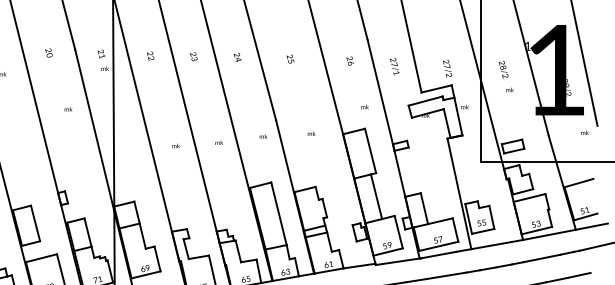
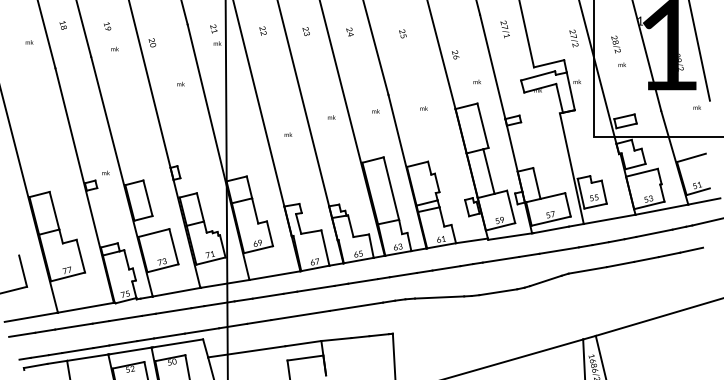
text: (49, 52) -> (152, 42), moved
text: (350, 60) -> (455, 54), moved
text: (394, 66) -> (504, 29), moved
text: (447, 68) -> (573, 38), moved
text: (176, 145) -> (288, 134), moved

